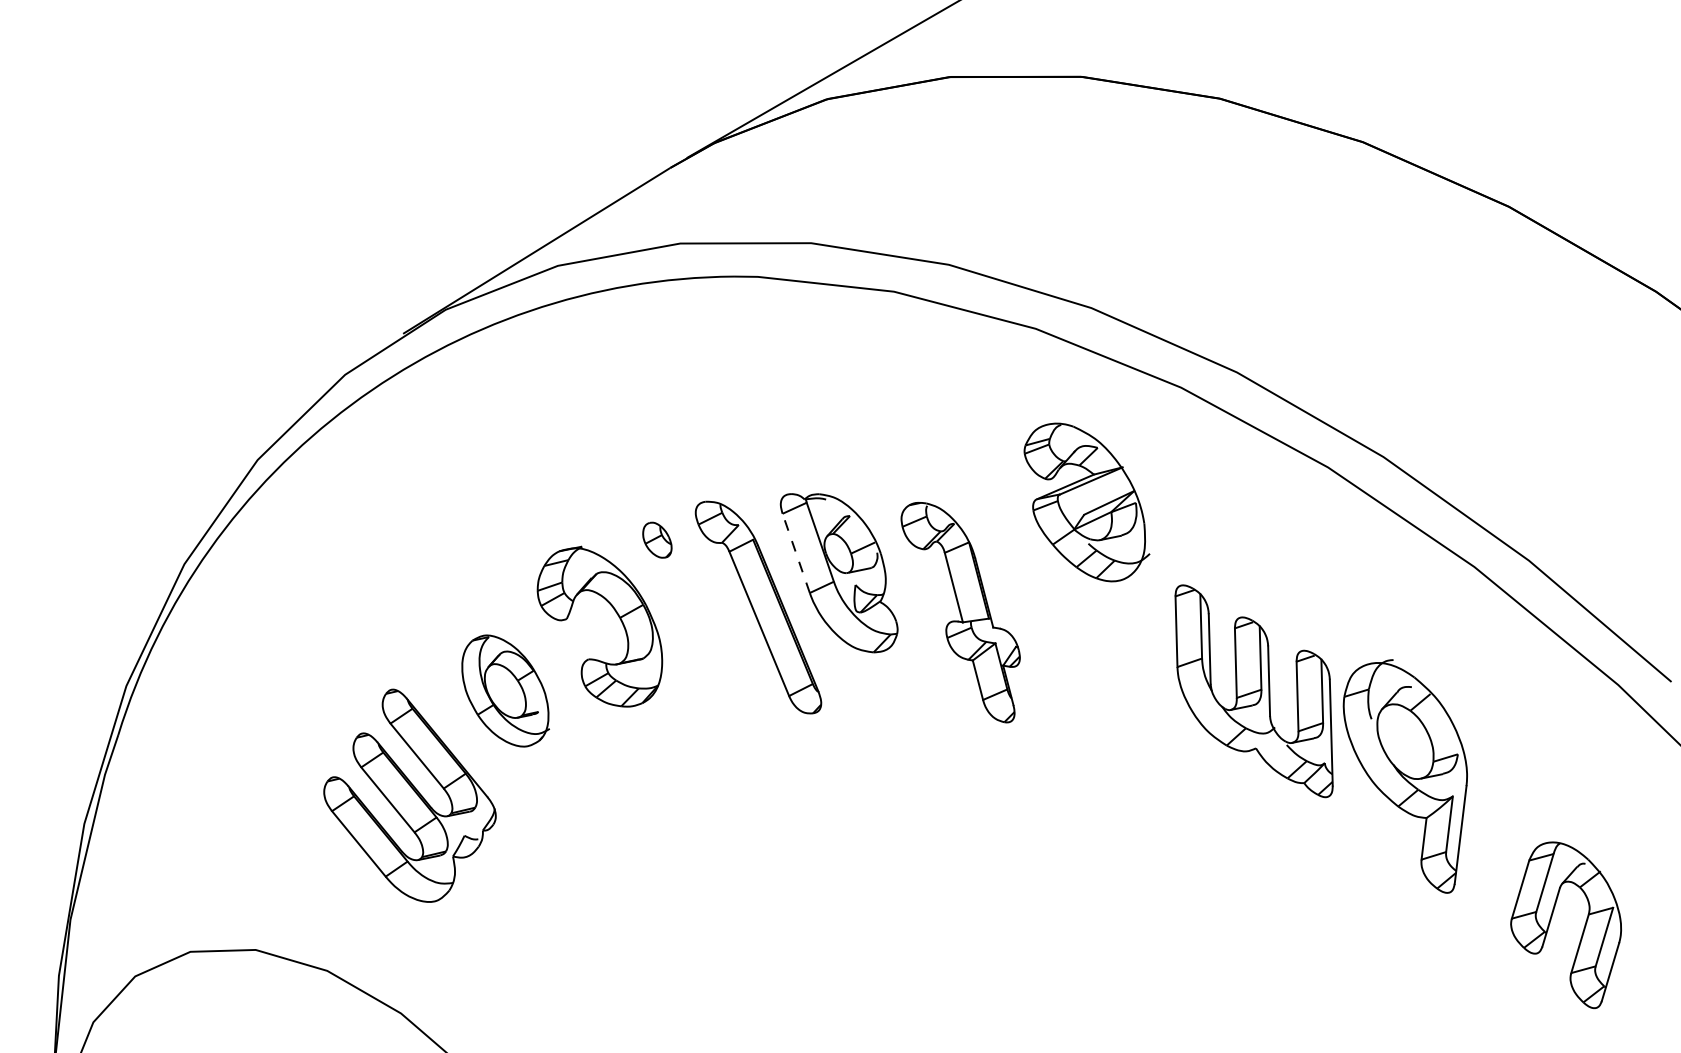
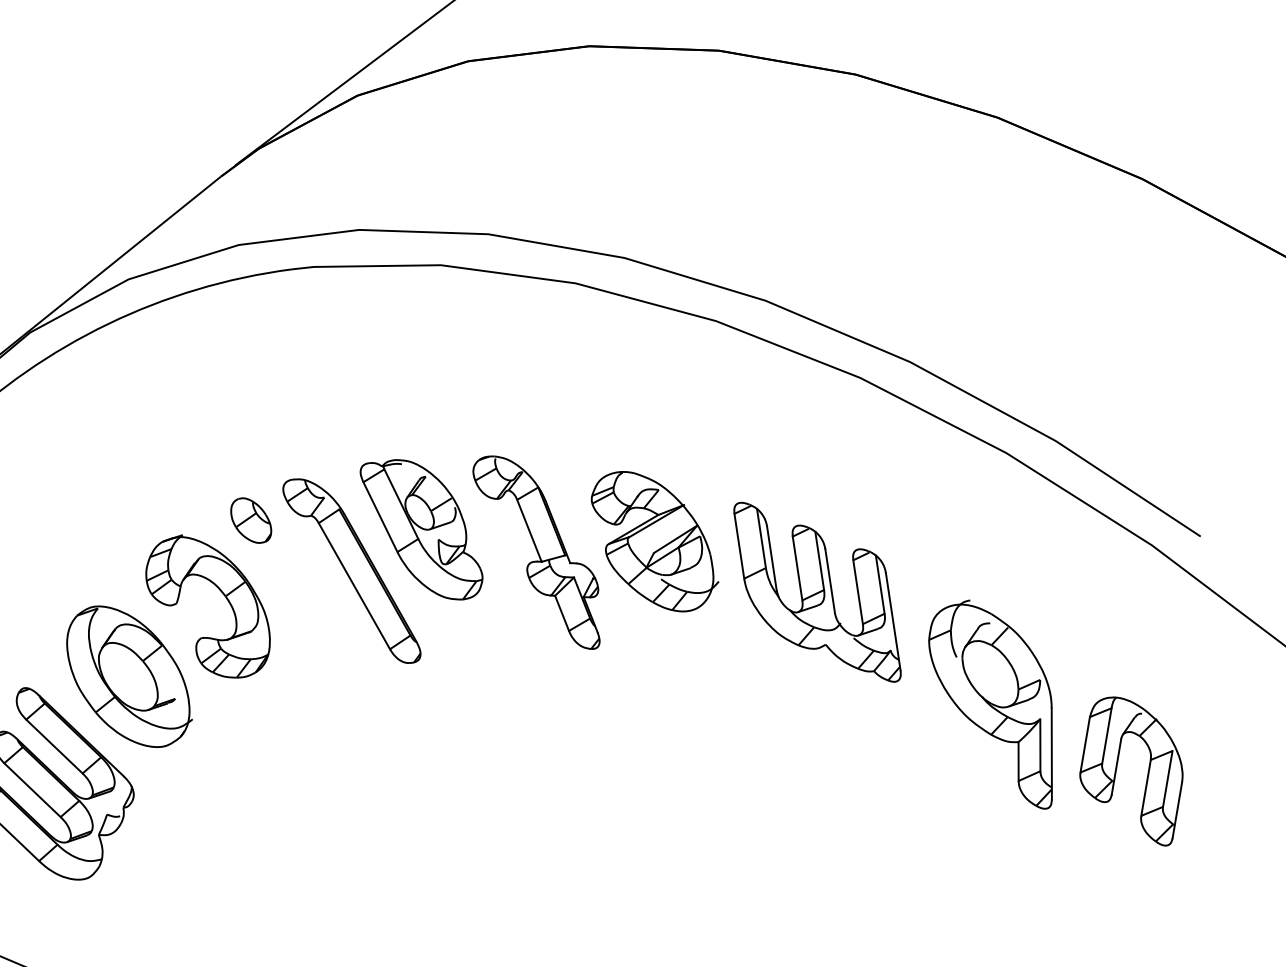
part: (1086, 502) -> (654, 541), moved
part: (657, 540) -> (251, 520), size x1.43
line: (796, 553) -> (380, 517), dashed -> solid
part: (505, 690) -> (128, 676), size x1.43
part: (1404, 776) -> (993, 706), moved

